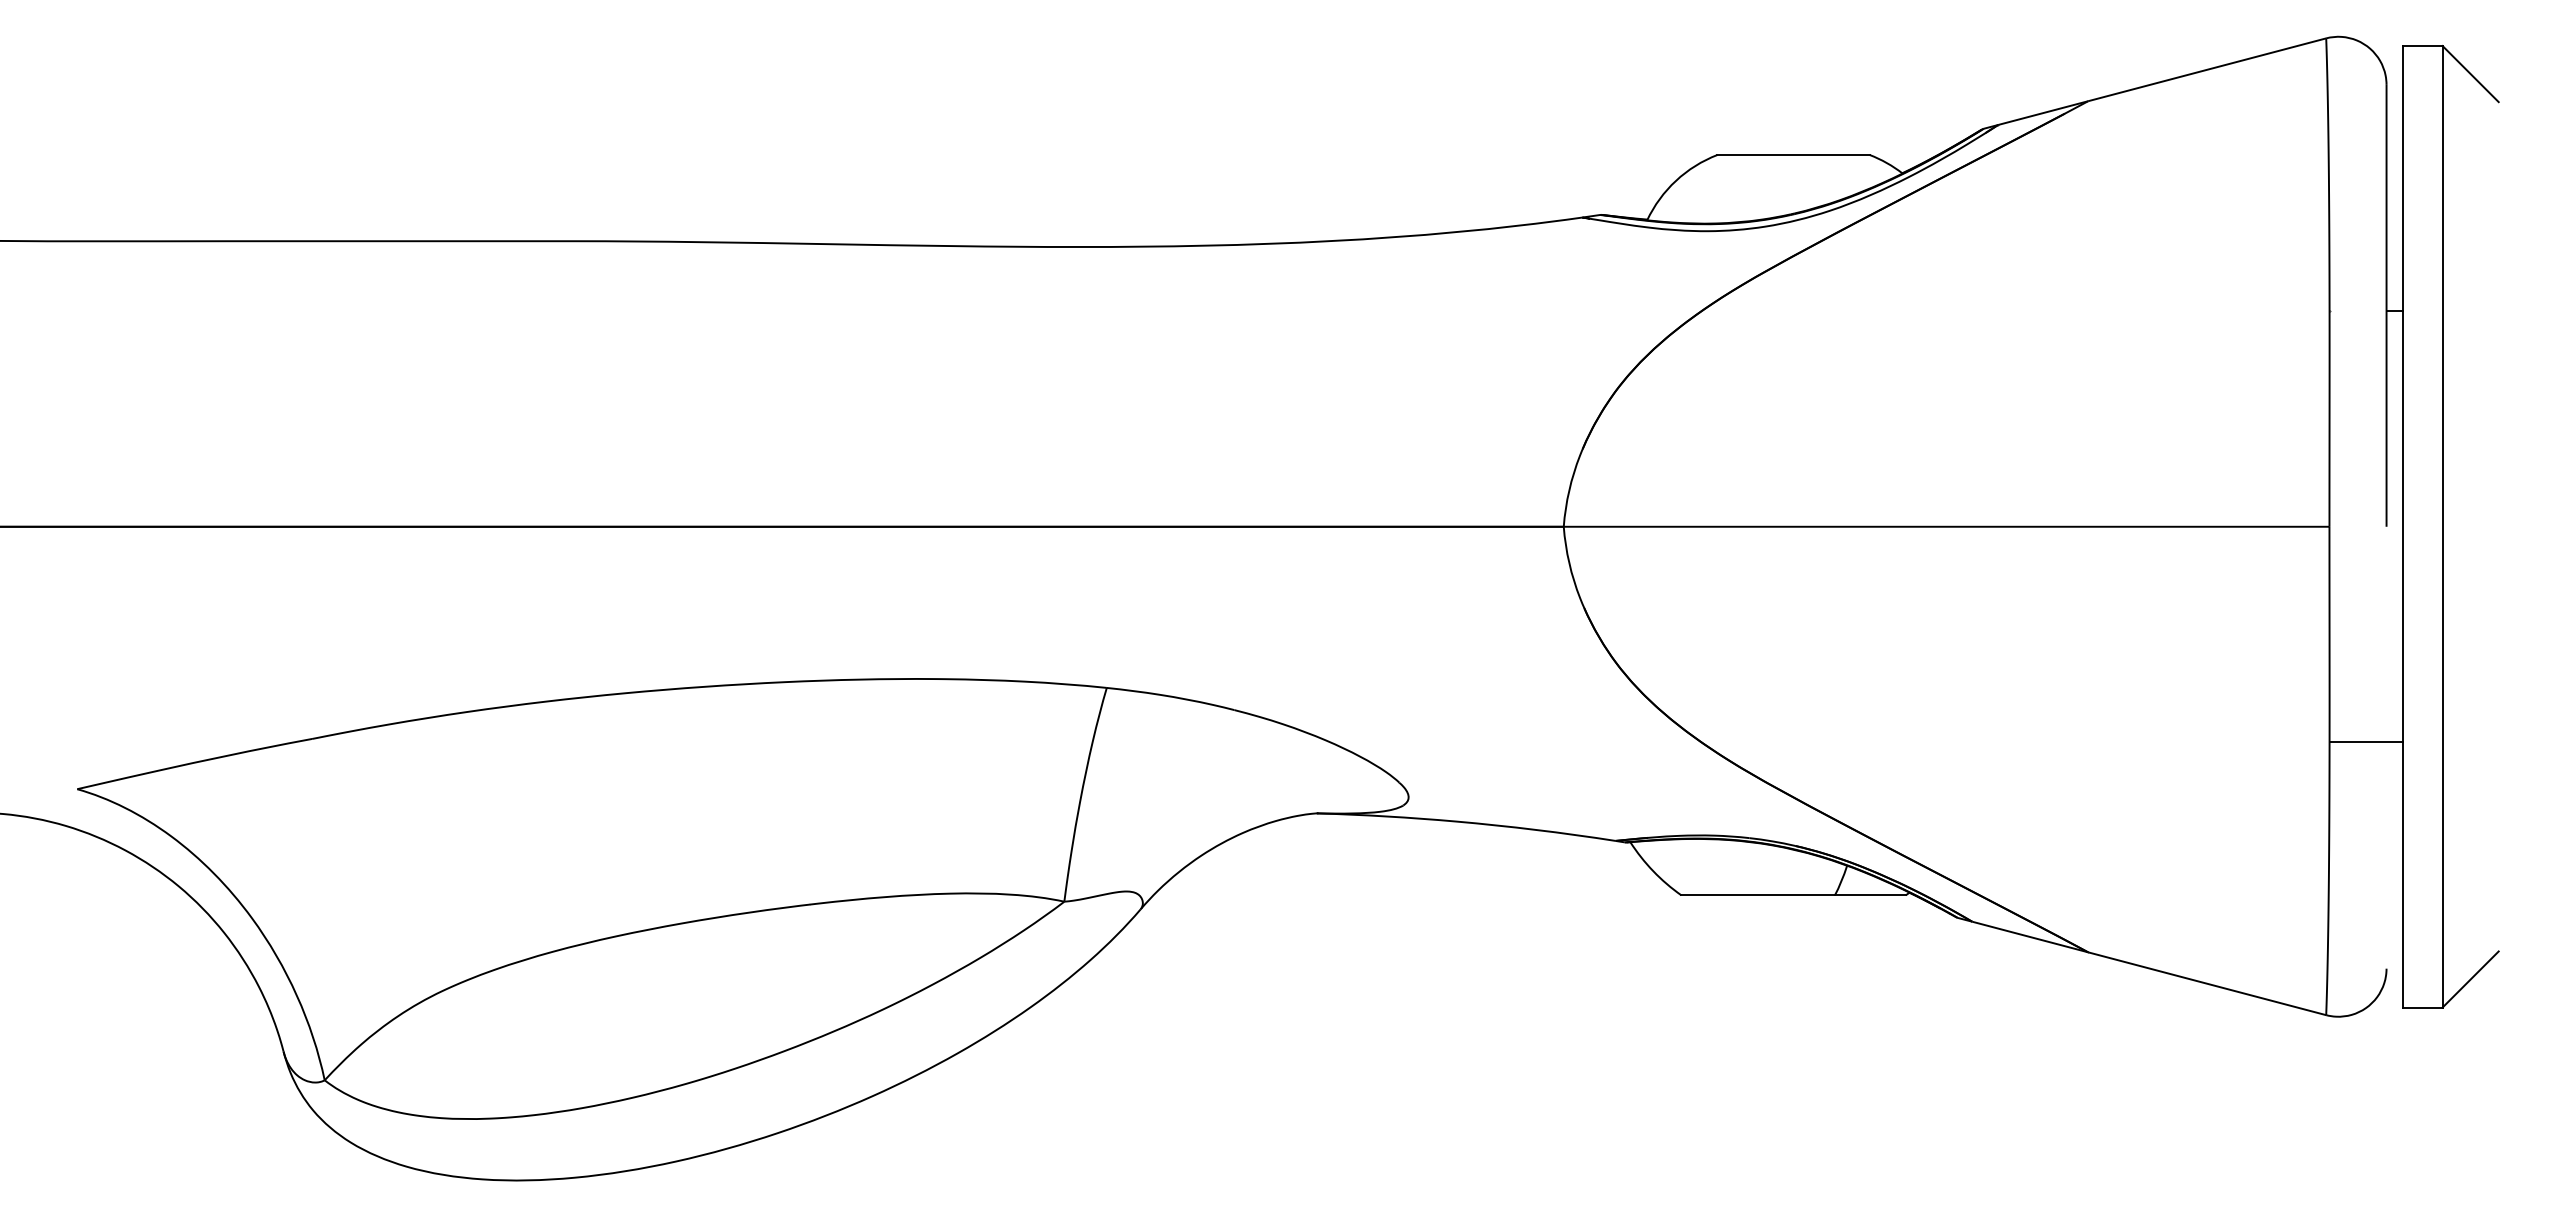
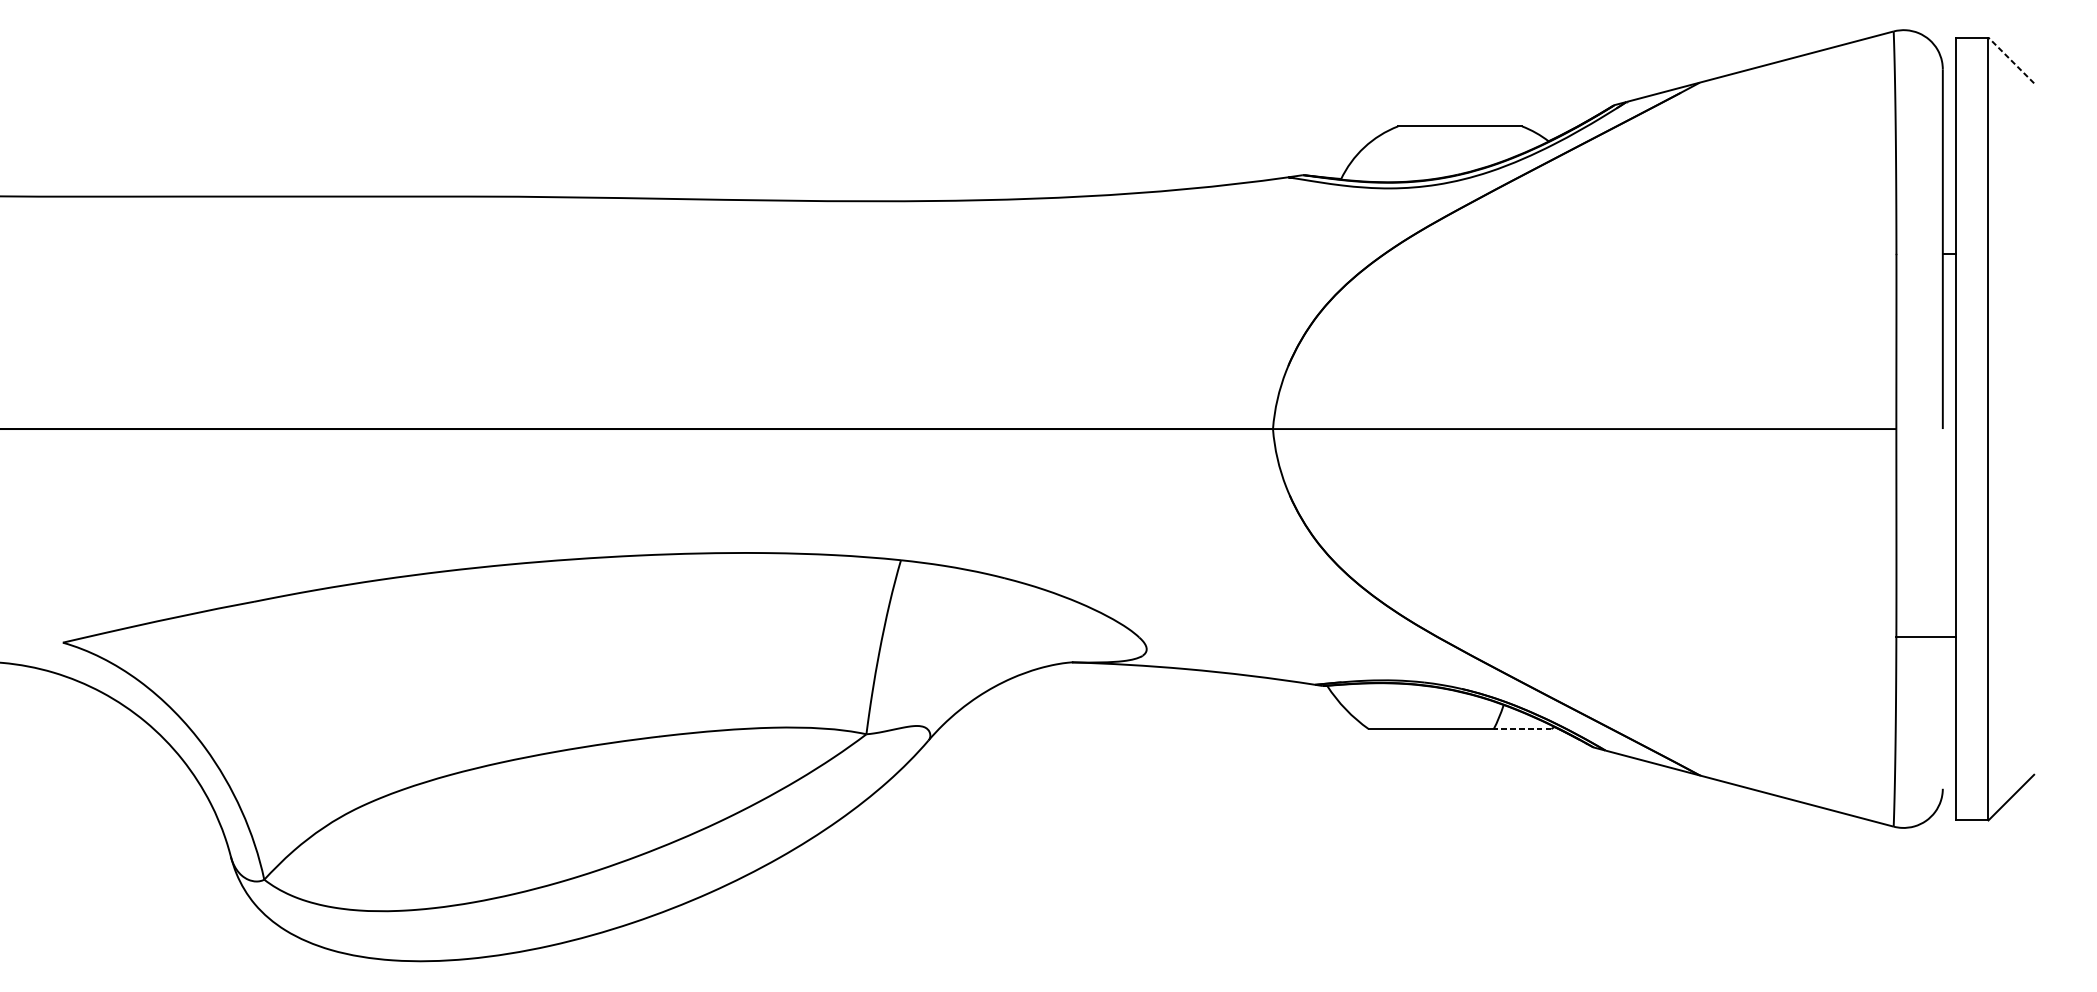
line: (2470, 74) -> (2011, 60), solid -> dashed
line: (2365, 742) -> (1925, 637), moved
line: (1869, 895) -> (1521, 729), solid -> dashed

